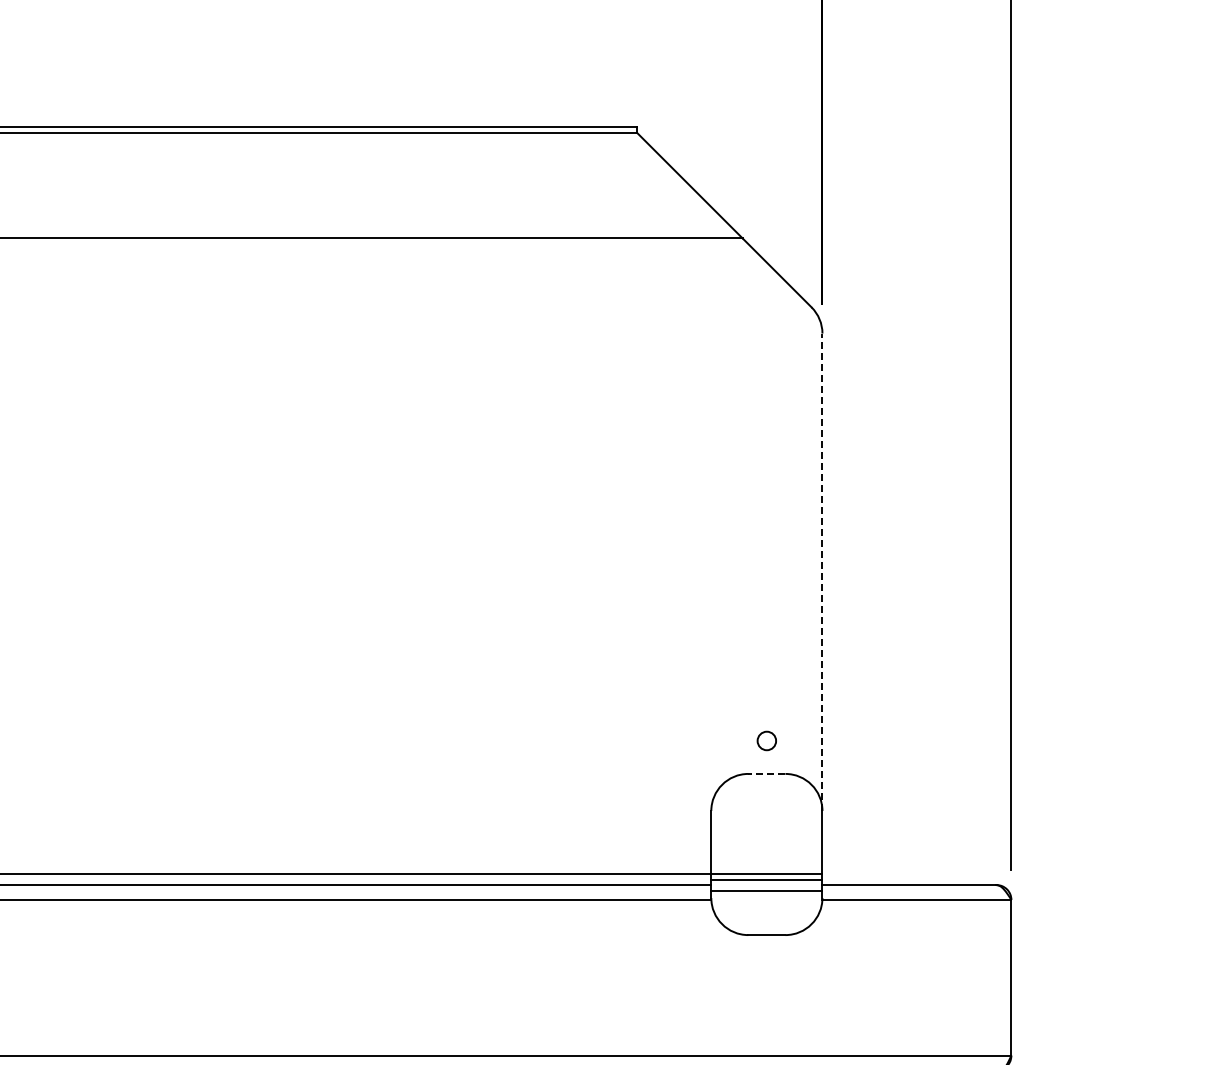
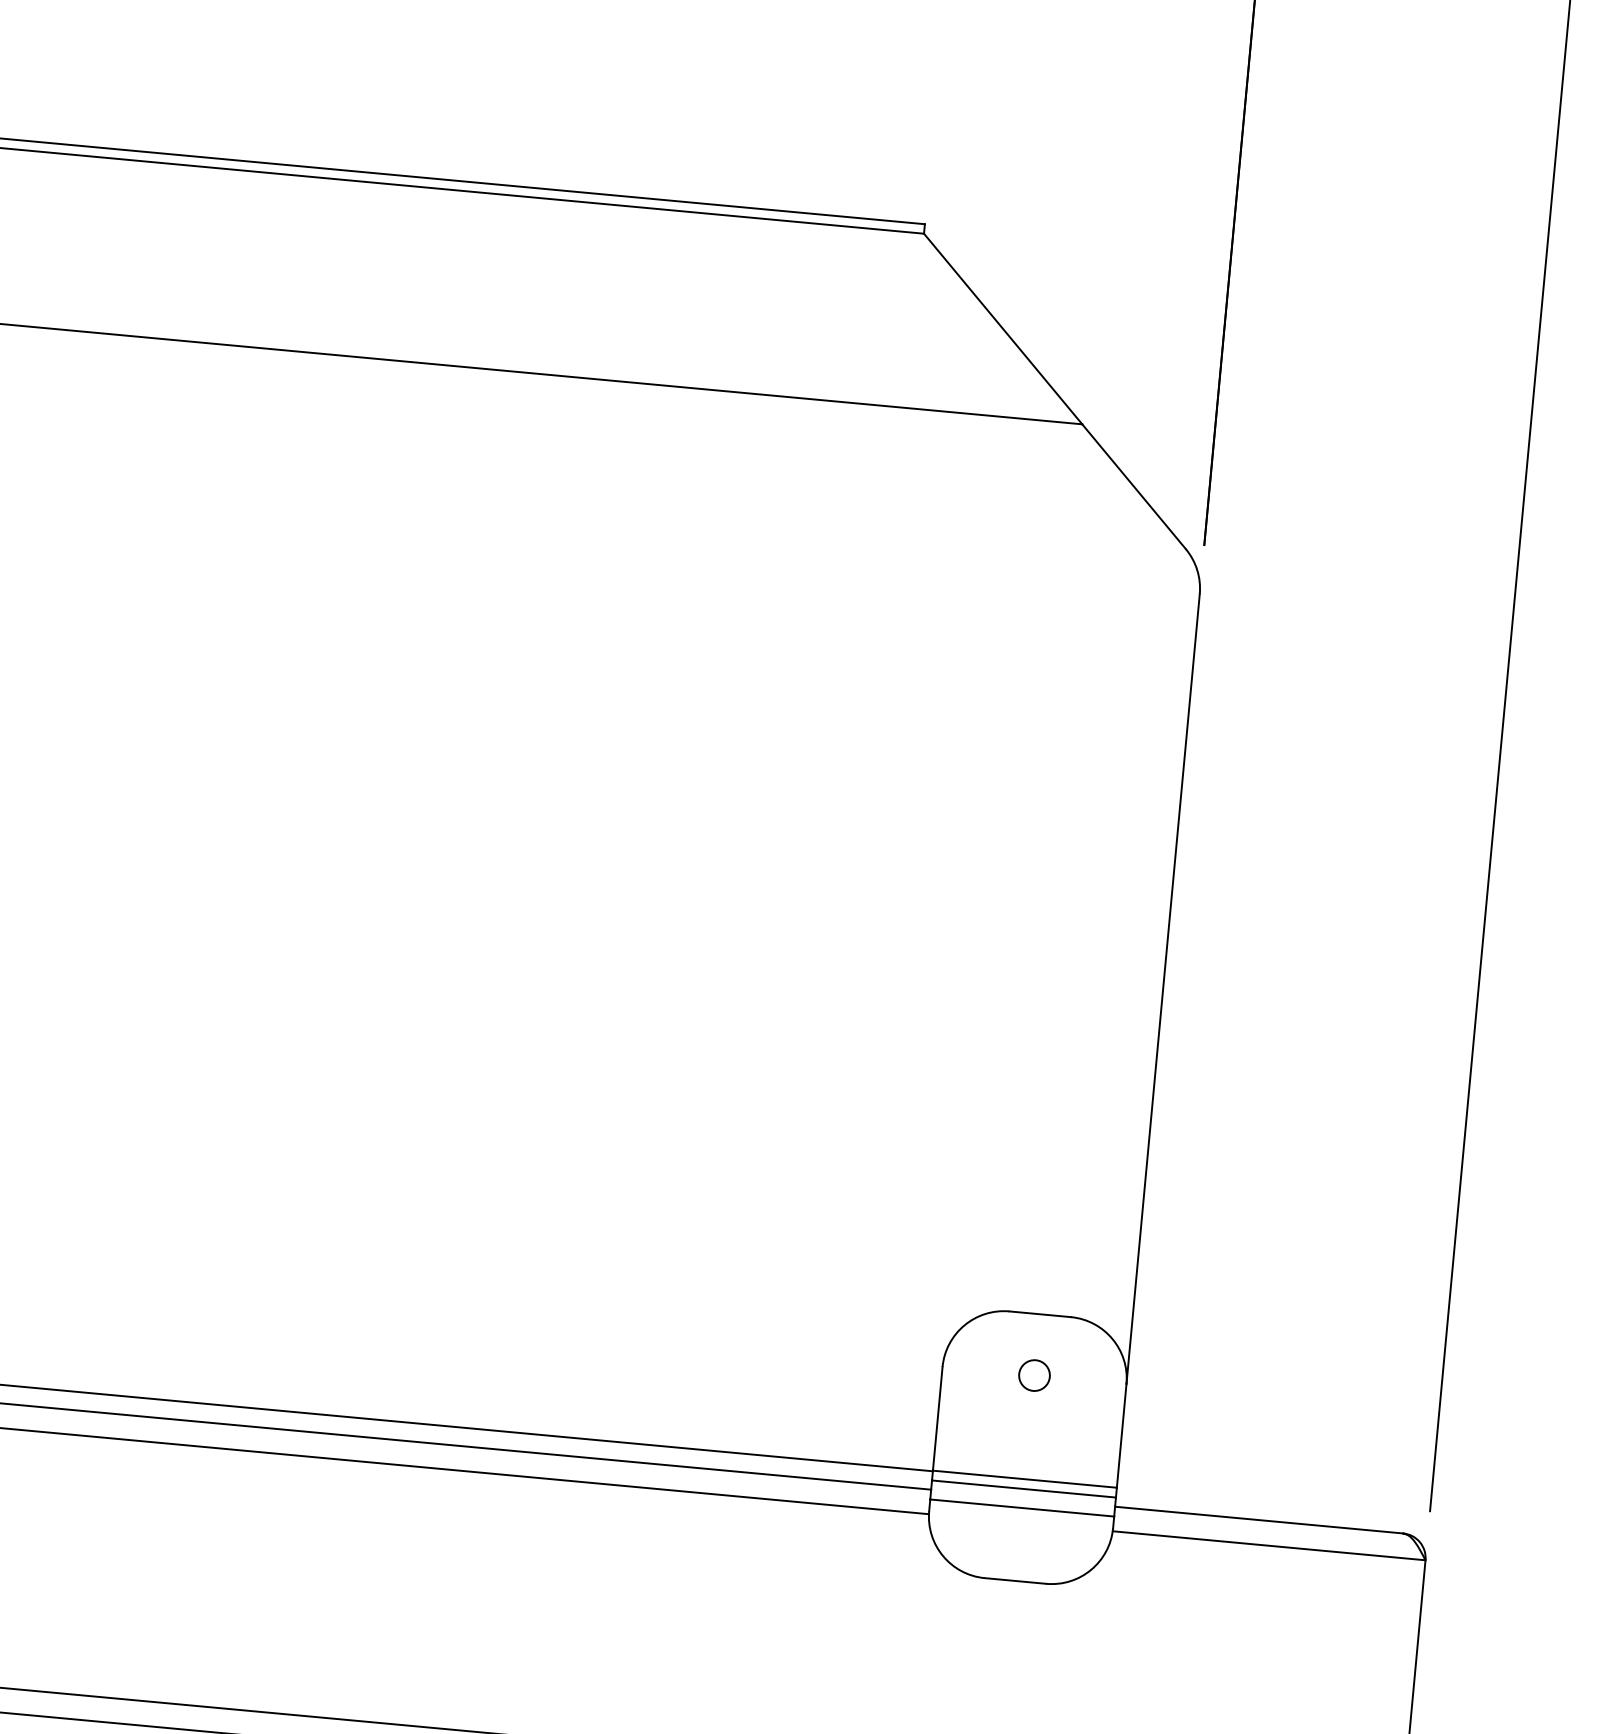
line: (822, 572) -> (1163, 989), dashed -> solid
circle: (766, 740) -> (1033, 1374), moved
line: (766, 773) -> (1039, 1313), dashed -> solid

